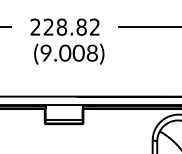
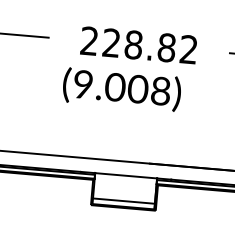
text: (69, 53) -> (122, 88), moved

